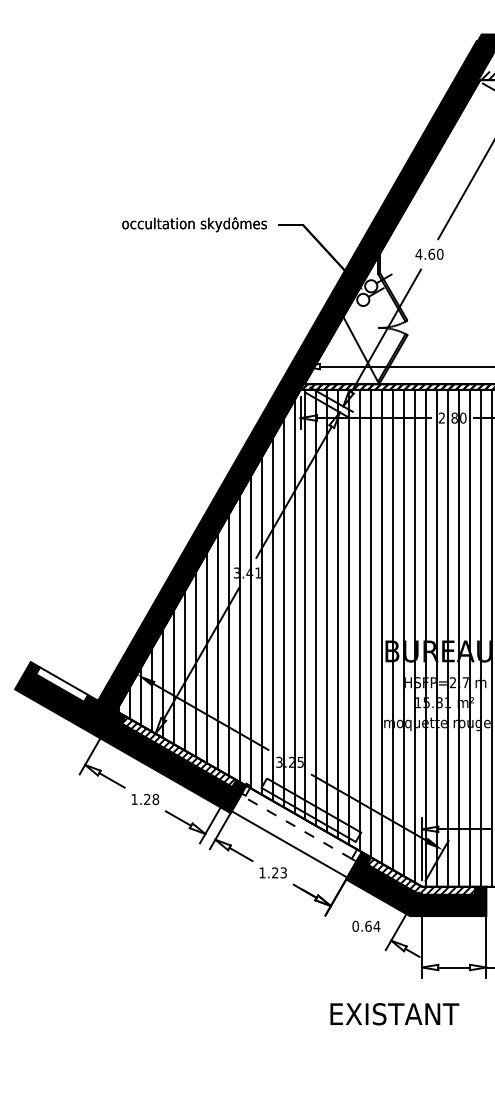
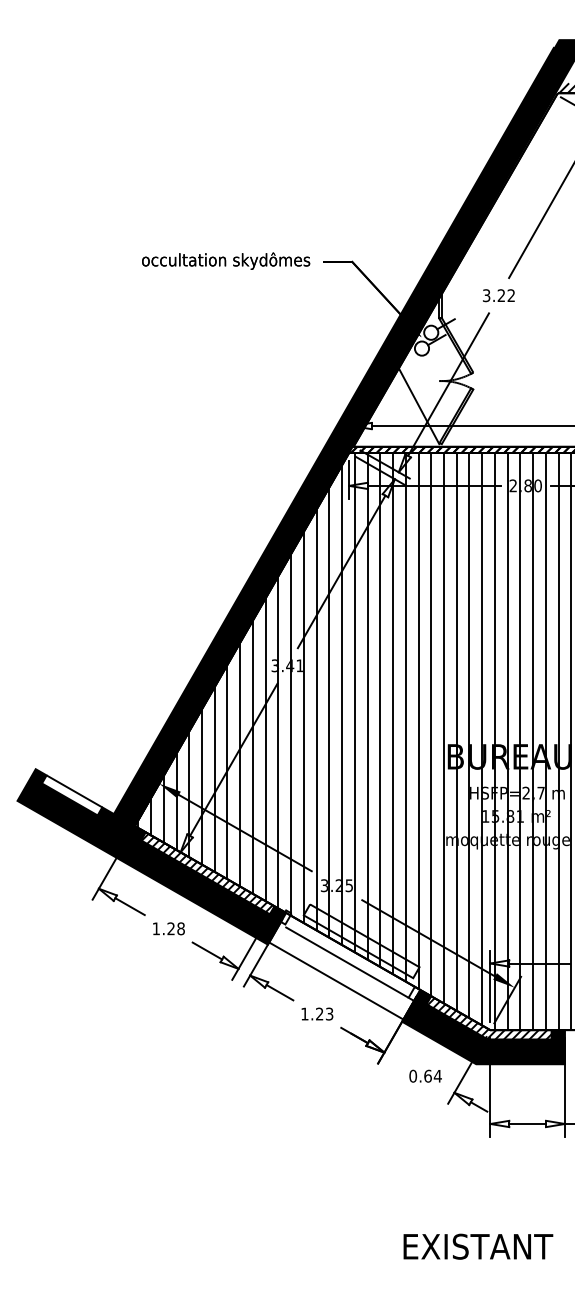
text: (429, 253) -> (498, 294), 4.60 -> 3.22
line: (298, 828) -> (346, 962), dashed -> solid
text: (394, 1014) -> (477, 1247), moved

